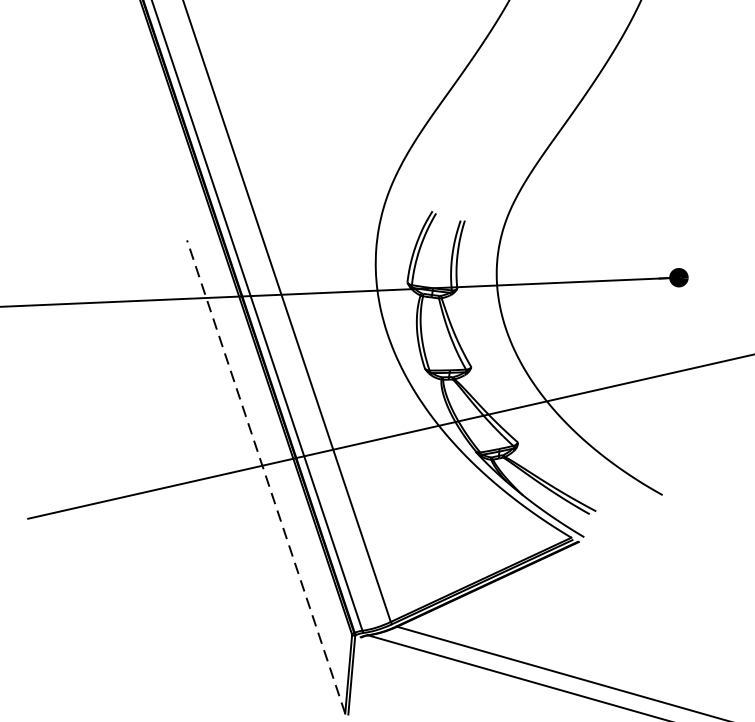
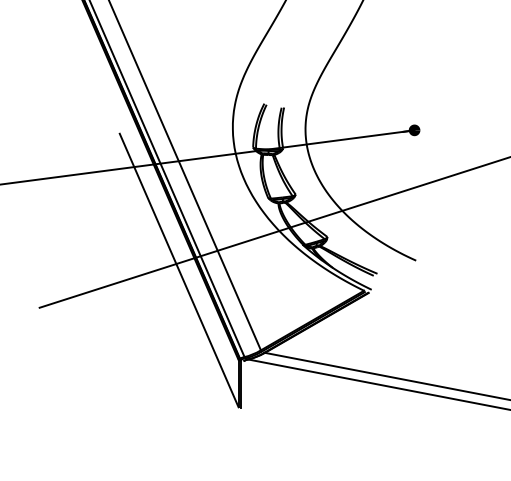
line: (265, 476) -> (178, 270), dashed -> solid

